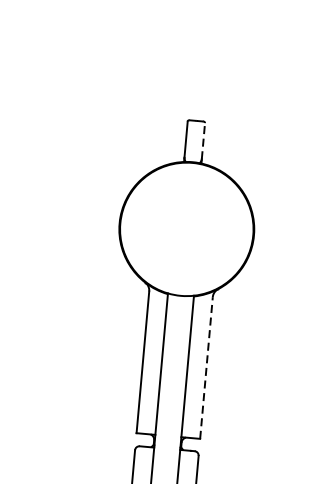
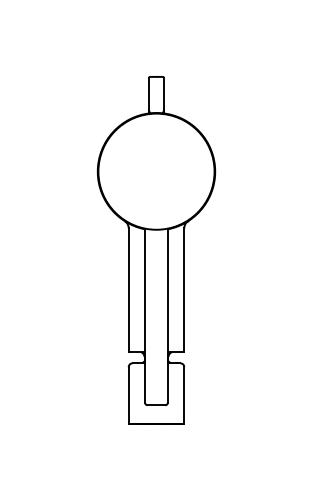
line: (203, 140) -> (164, 93), dashed -> solid
line: (206, 368) -> (184, 290), dashed -> solid

